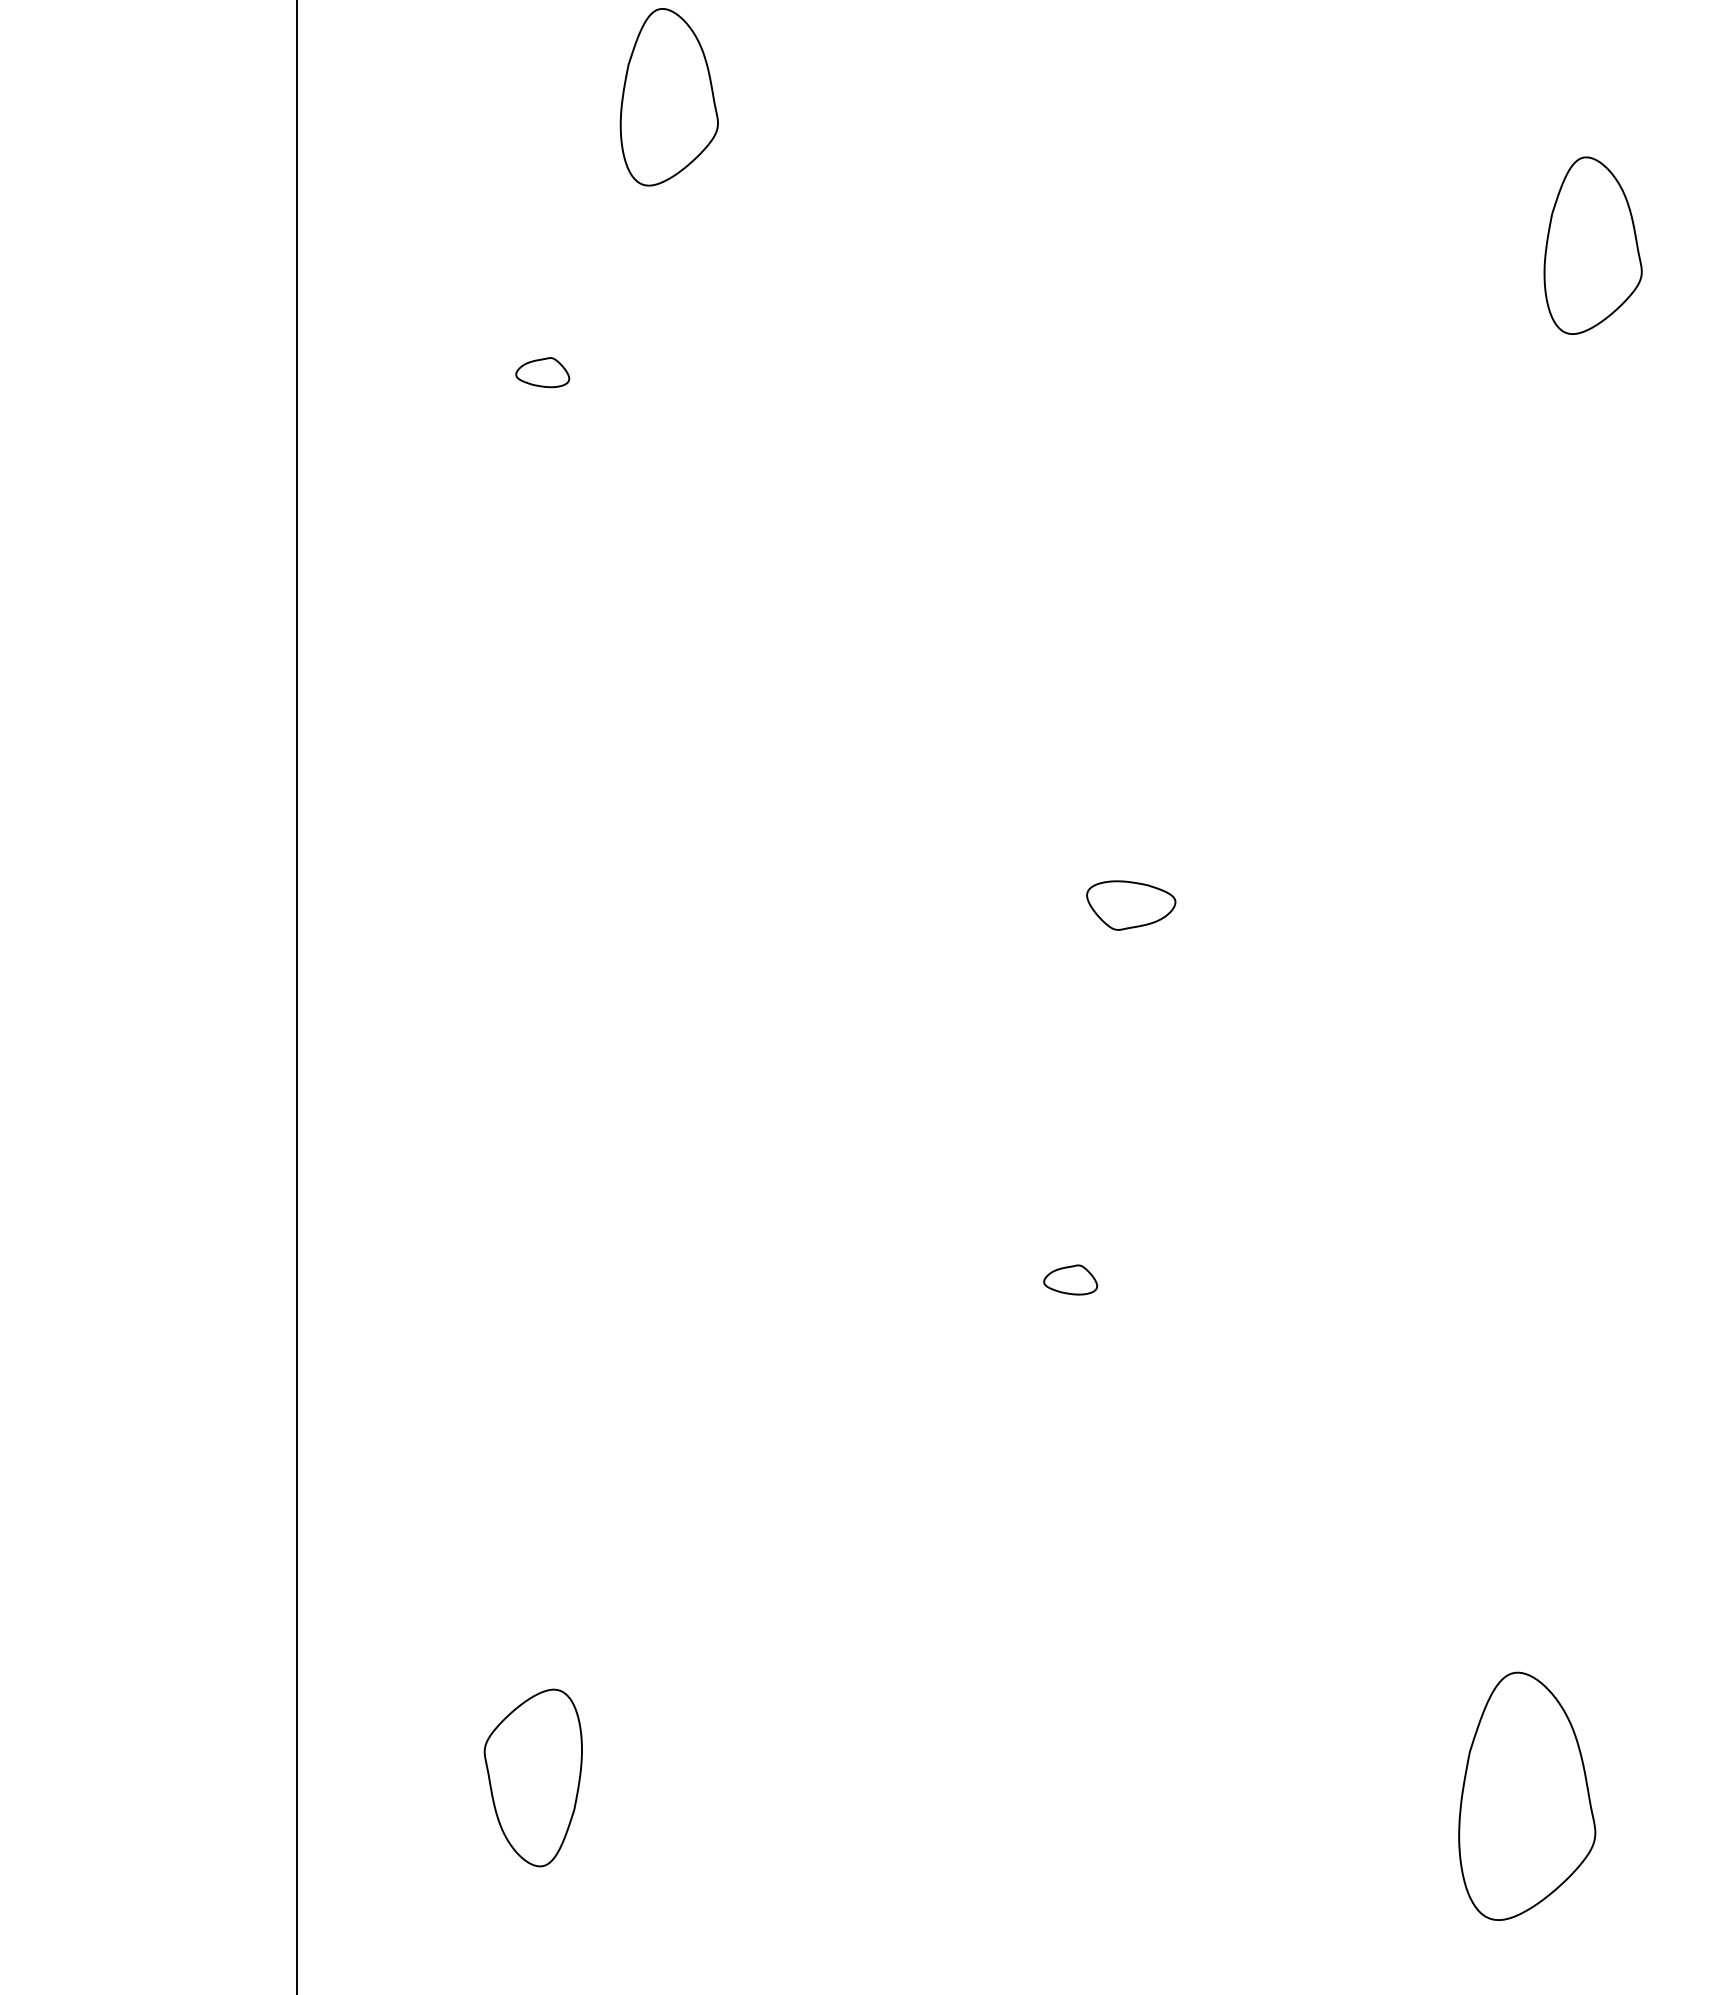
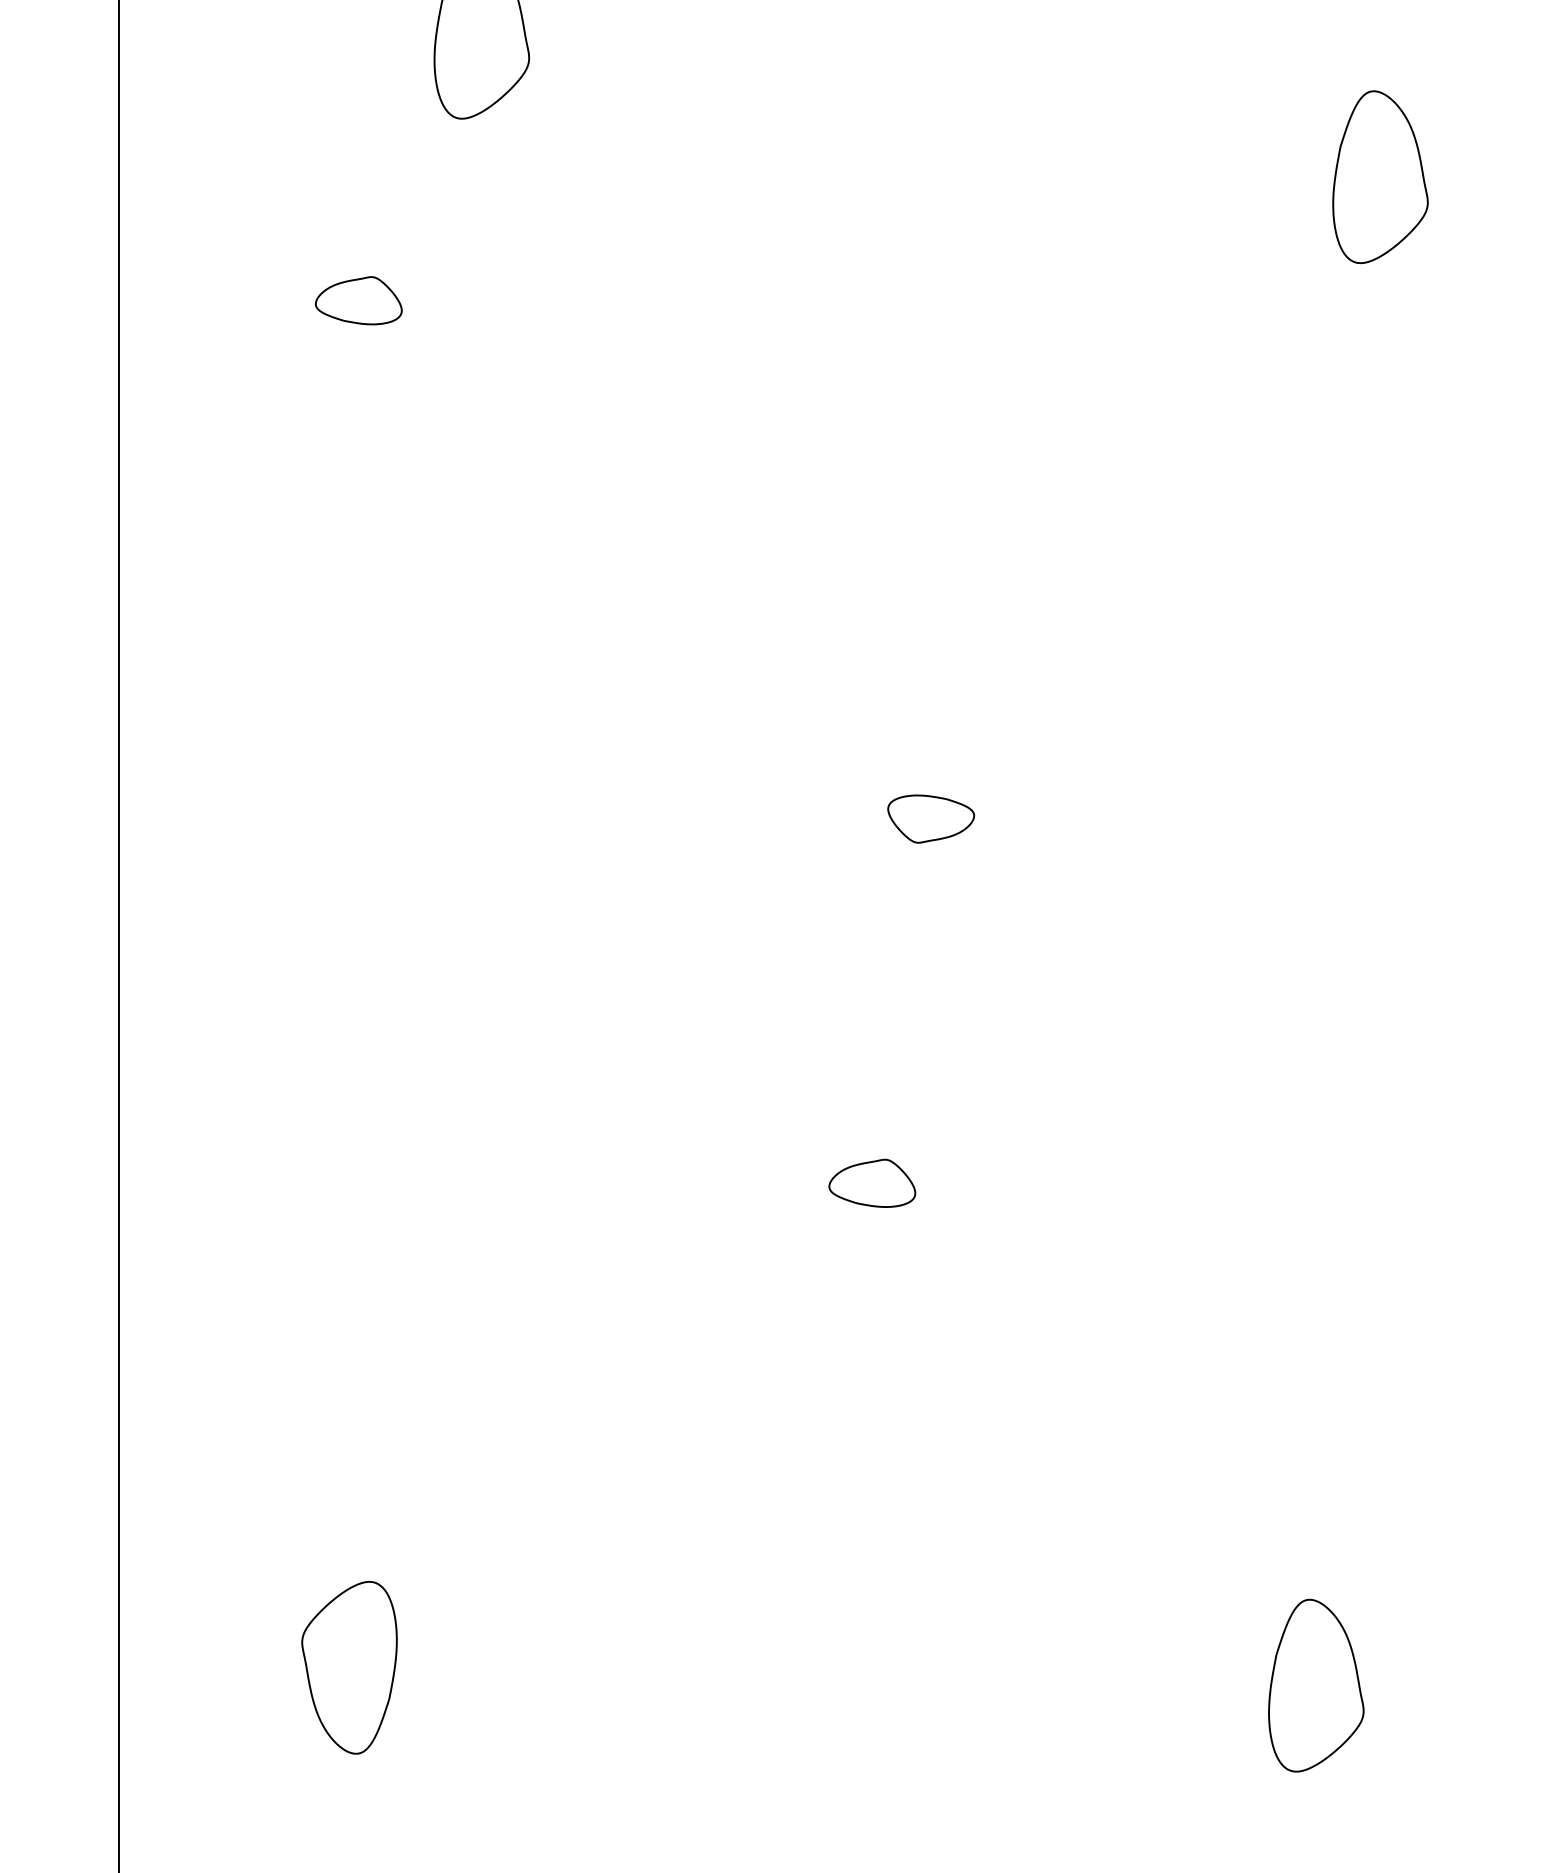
part: (542, 372) -> (358, 300), size x1.67
part: (1070, 1279) -> (872, 1182), size x1.67
part: (1526, 1796) -> (1315, 1685), size x0.71

